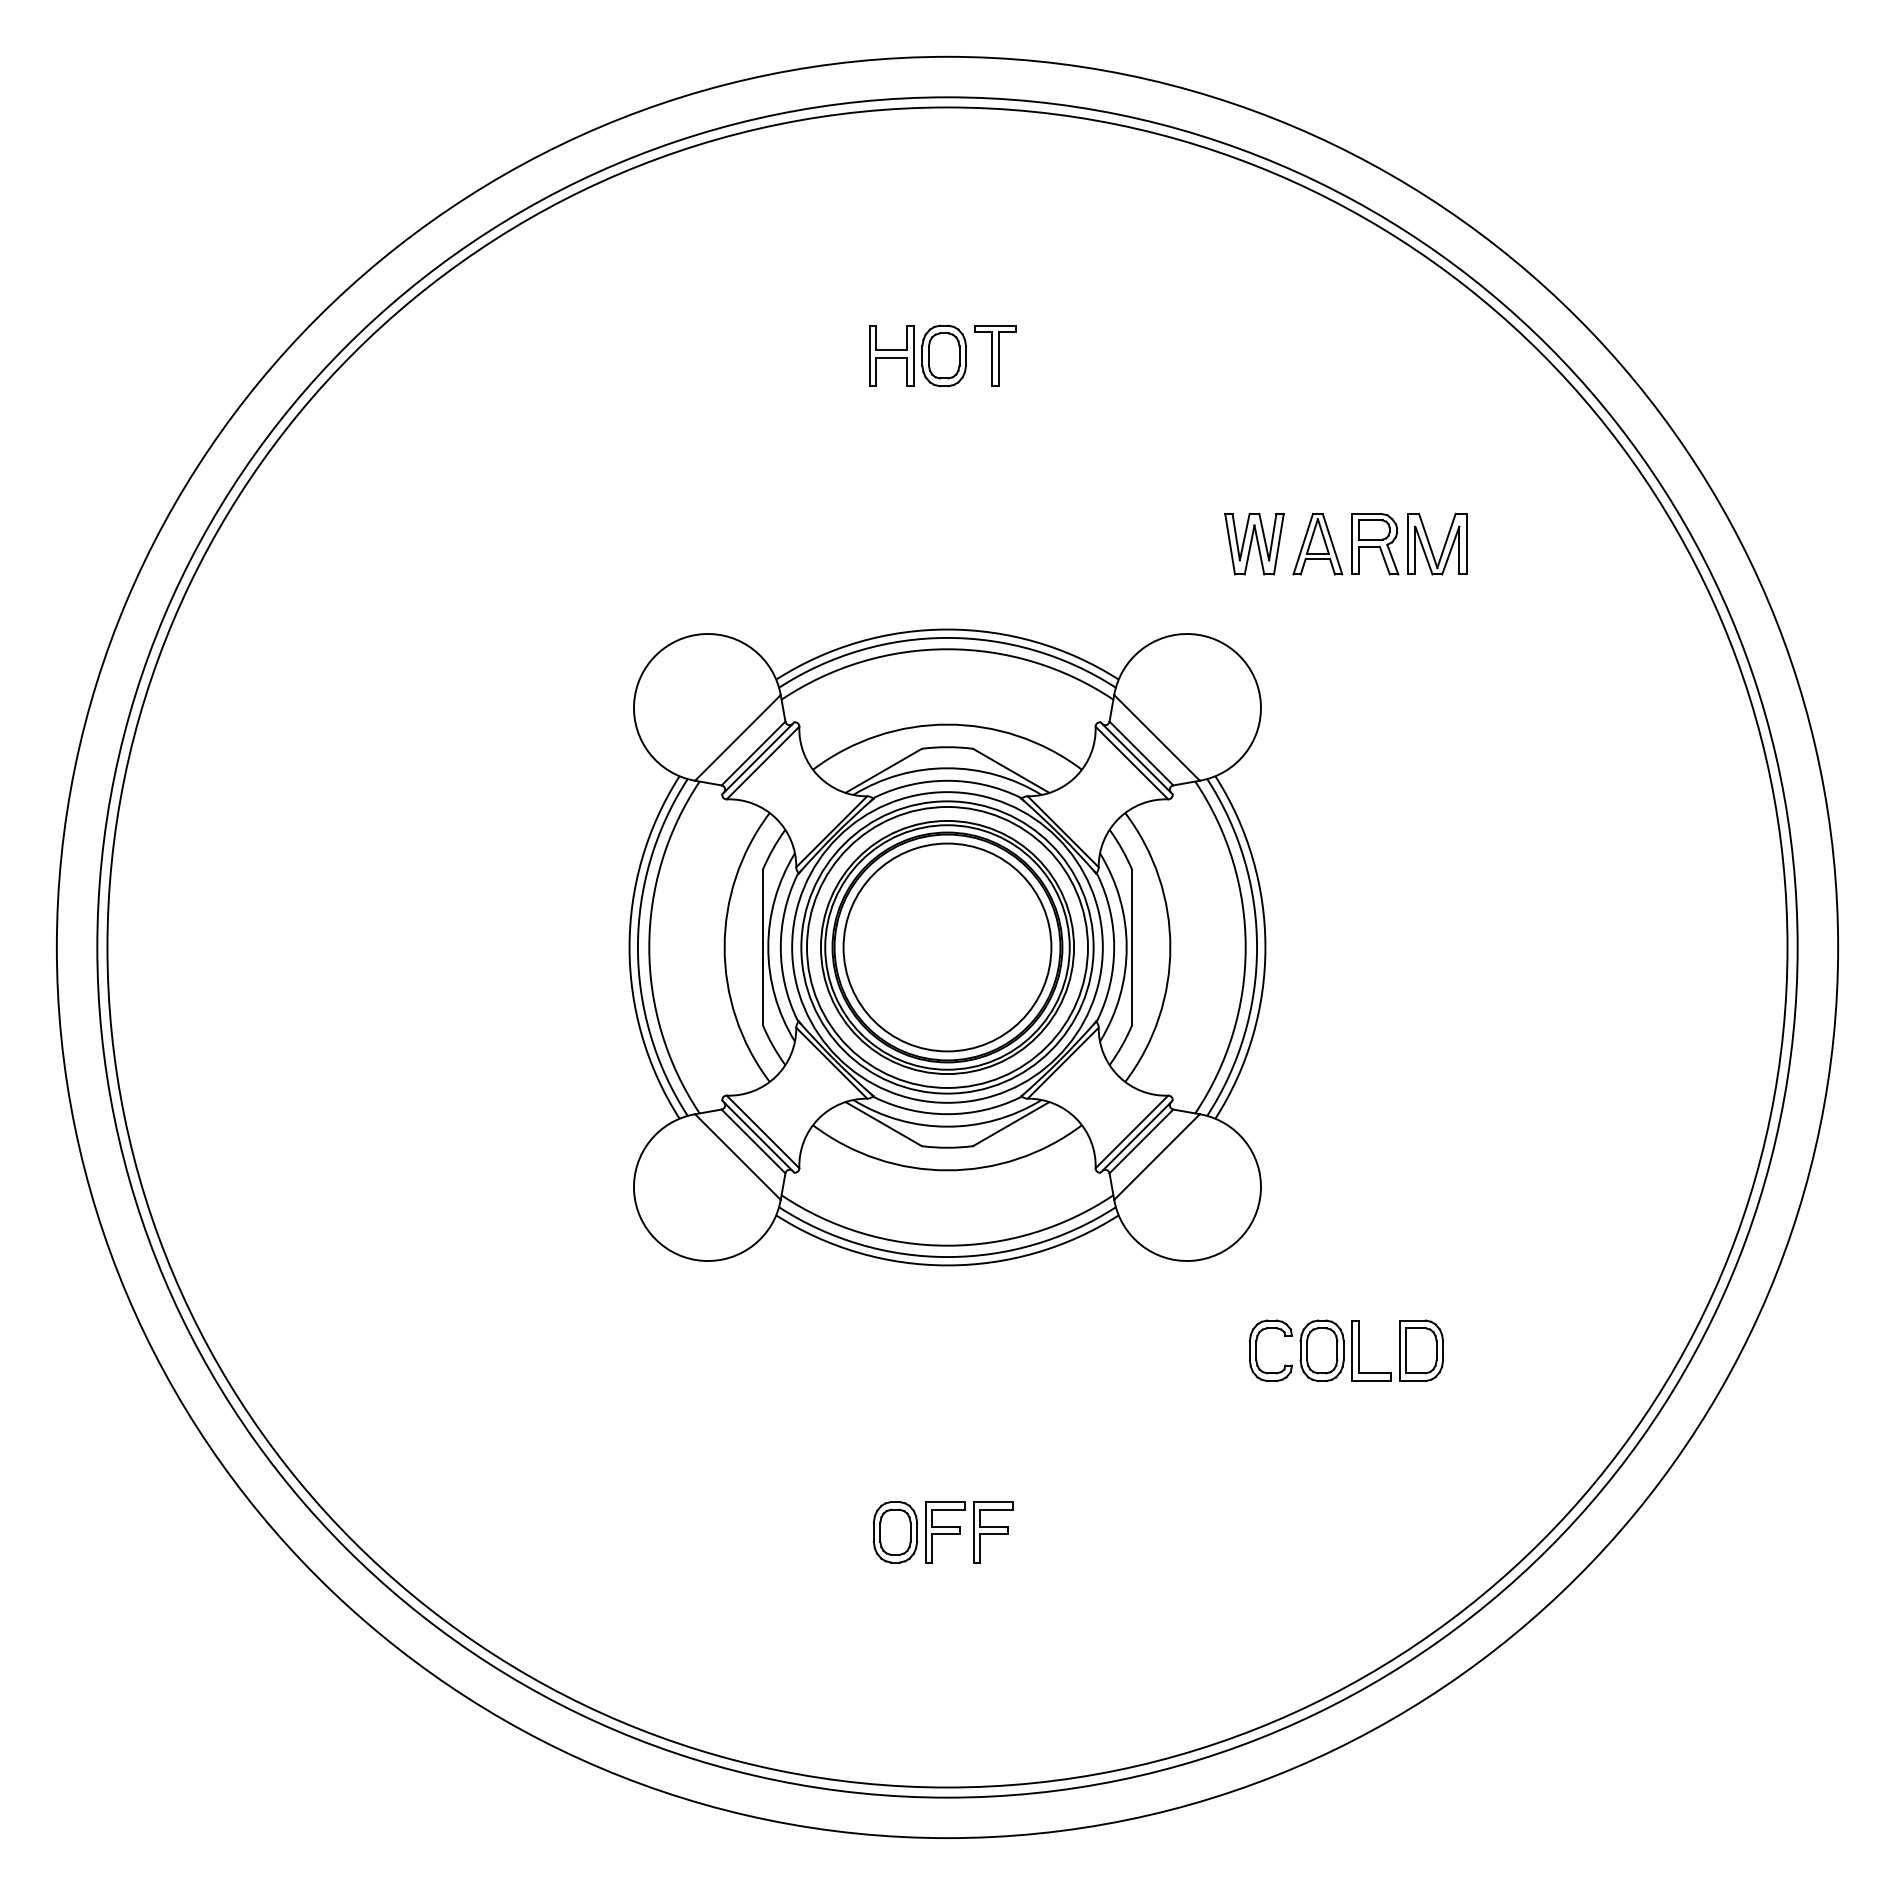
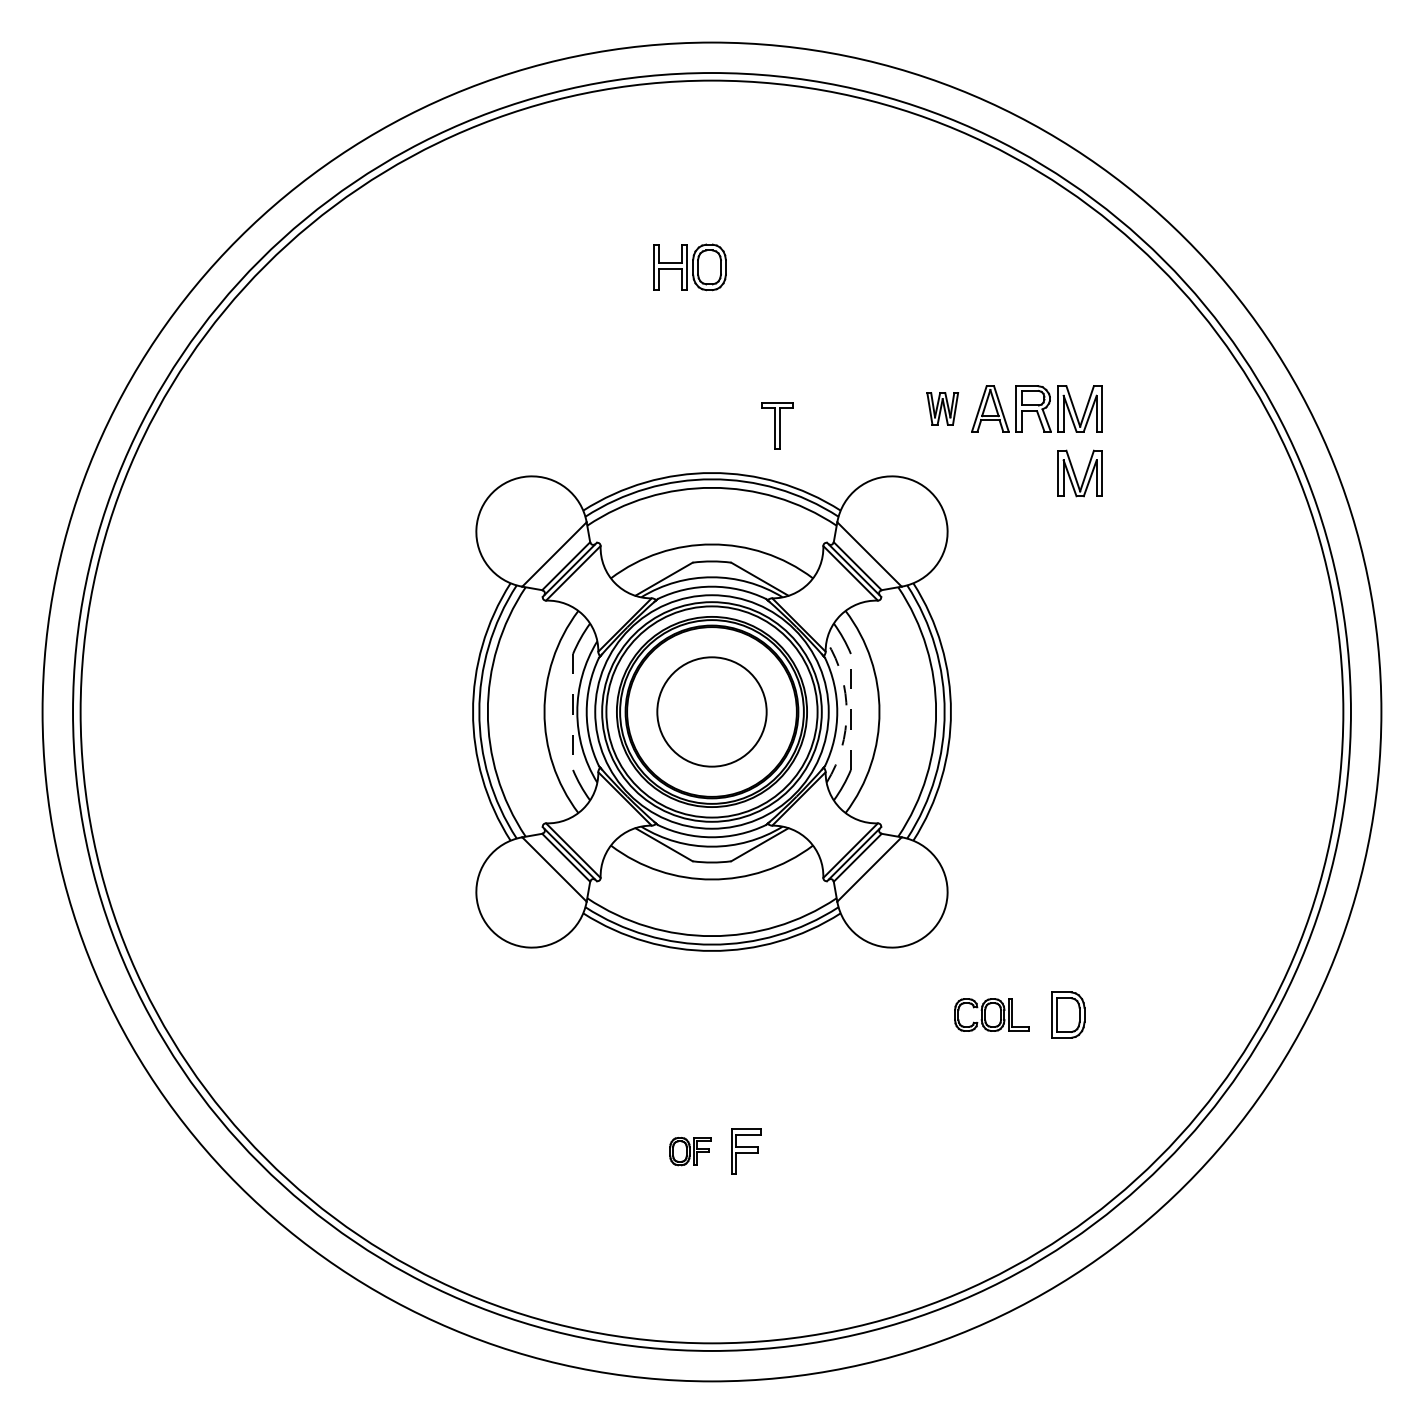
part: (995, 355) -> (777, 425), moved
part: (1254, 544) -> (942, 409), size x0.7
part: (1431, 632) -> (1075, 475), added
line: (1132, 946) -> (851, 711), solid -> dashed
line: (762, 947) -> (572, 712), solid -> dashed
circle: (947, 947) -> (712, 712), size x0.7
arc: (1126, 947) -> (846, 712), solid -> dashed
part: (1319, 1350) -> (991, 1014), size x0.7
part: (918, 1532) -> (690, 1151), size x0.6

